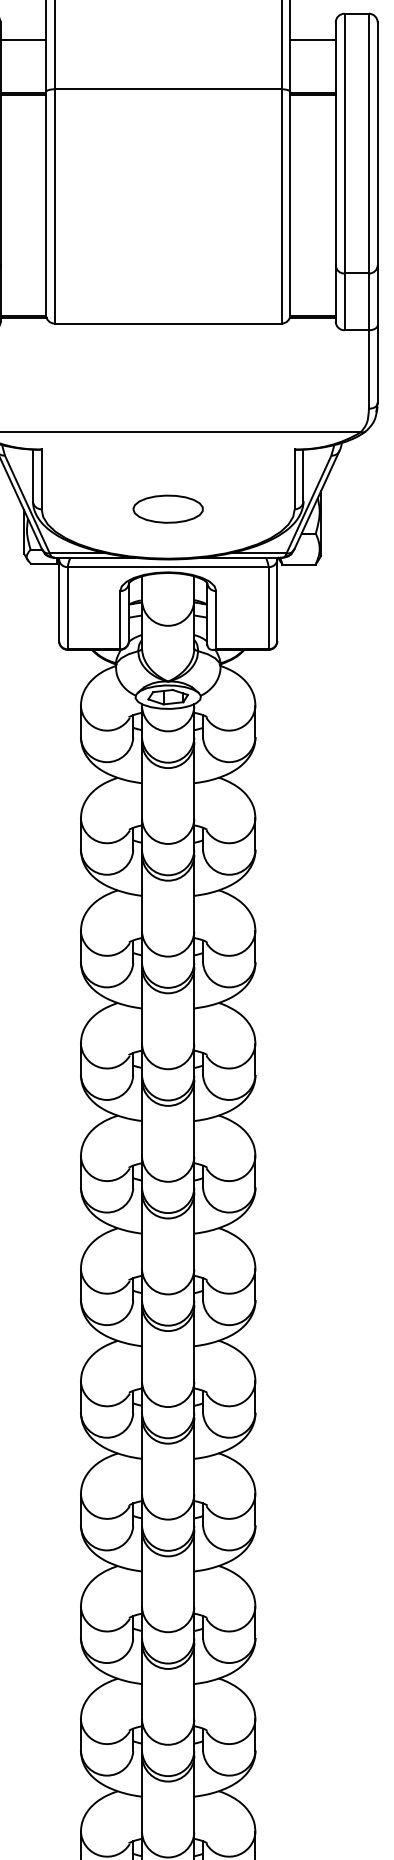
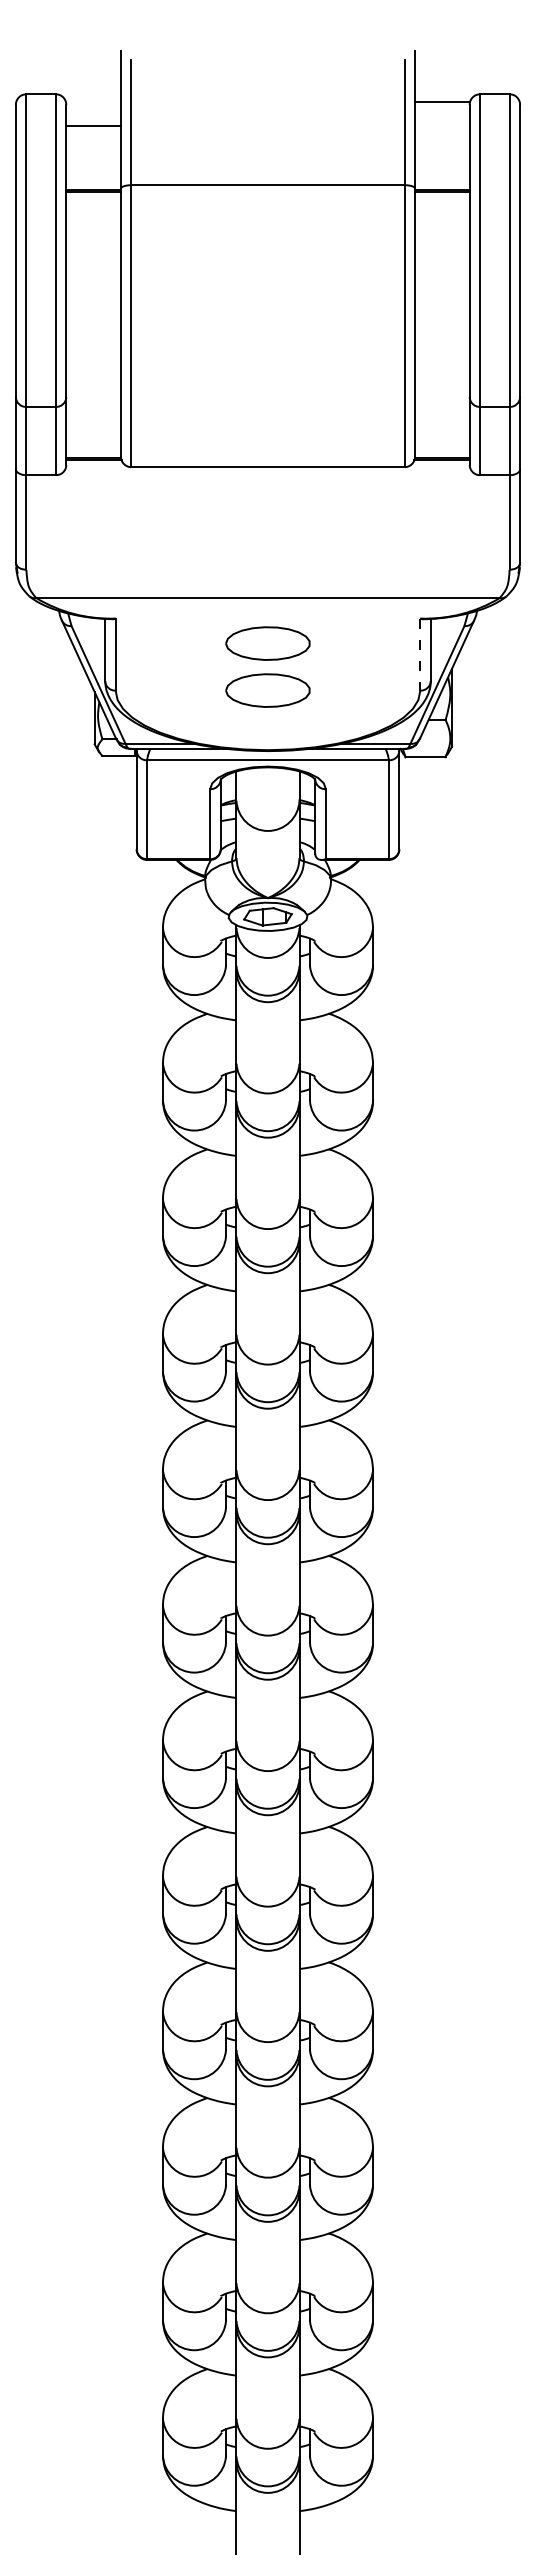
line: (313, 39) -> (442, 101), moved
part: (167, 470) -> (267, 643), added
line: (294, 480) -> (420, 655), solid -> dashed

